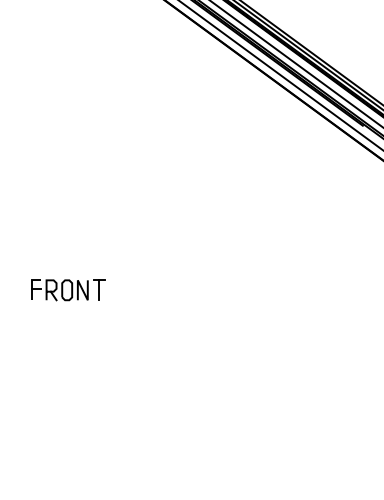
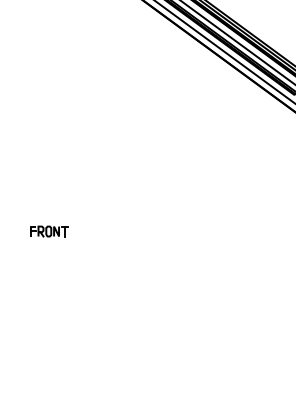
part: (68, 290) -> (49, 231), size x0.6

